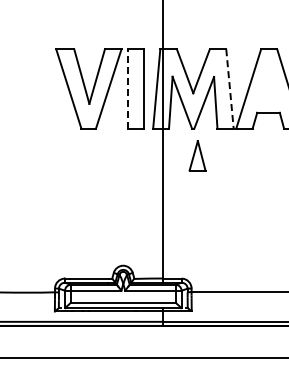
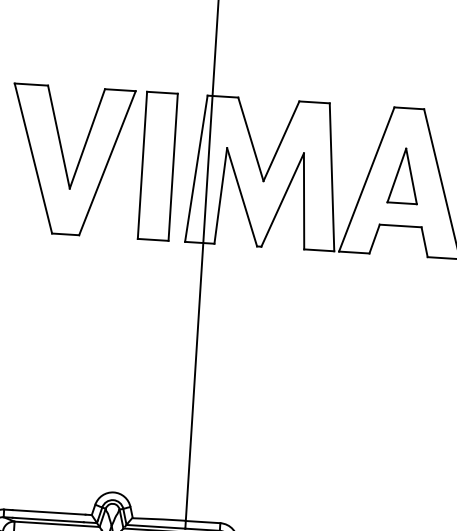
line: (127, 88) -> (142, 164), dashed -> solid
line: (229, 88) -> (331, 176), dashed -> solid
part: (197, 155) -> (403, 175), moved

